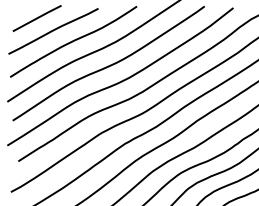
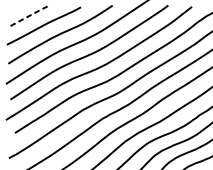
line: (38, 17) -> (31, 14), solid -> dashed

